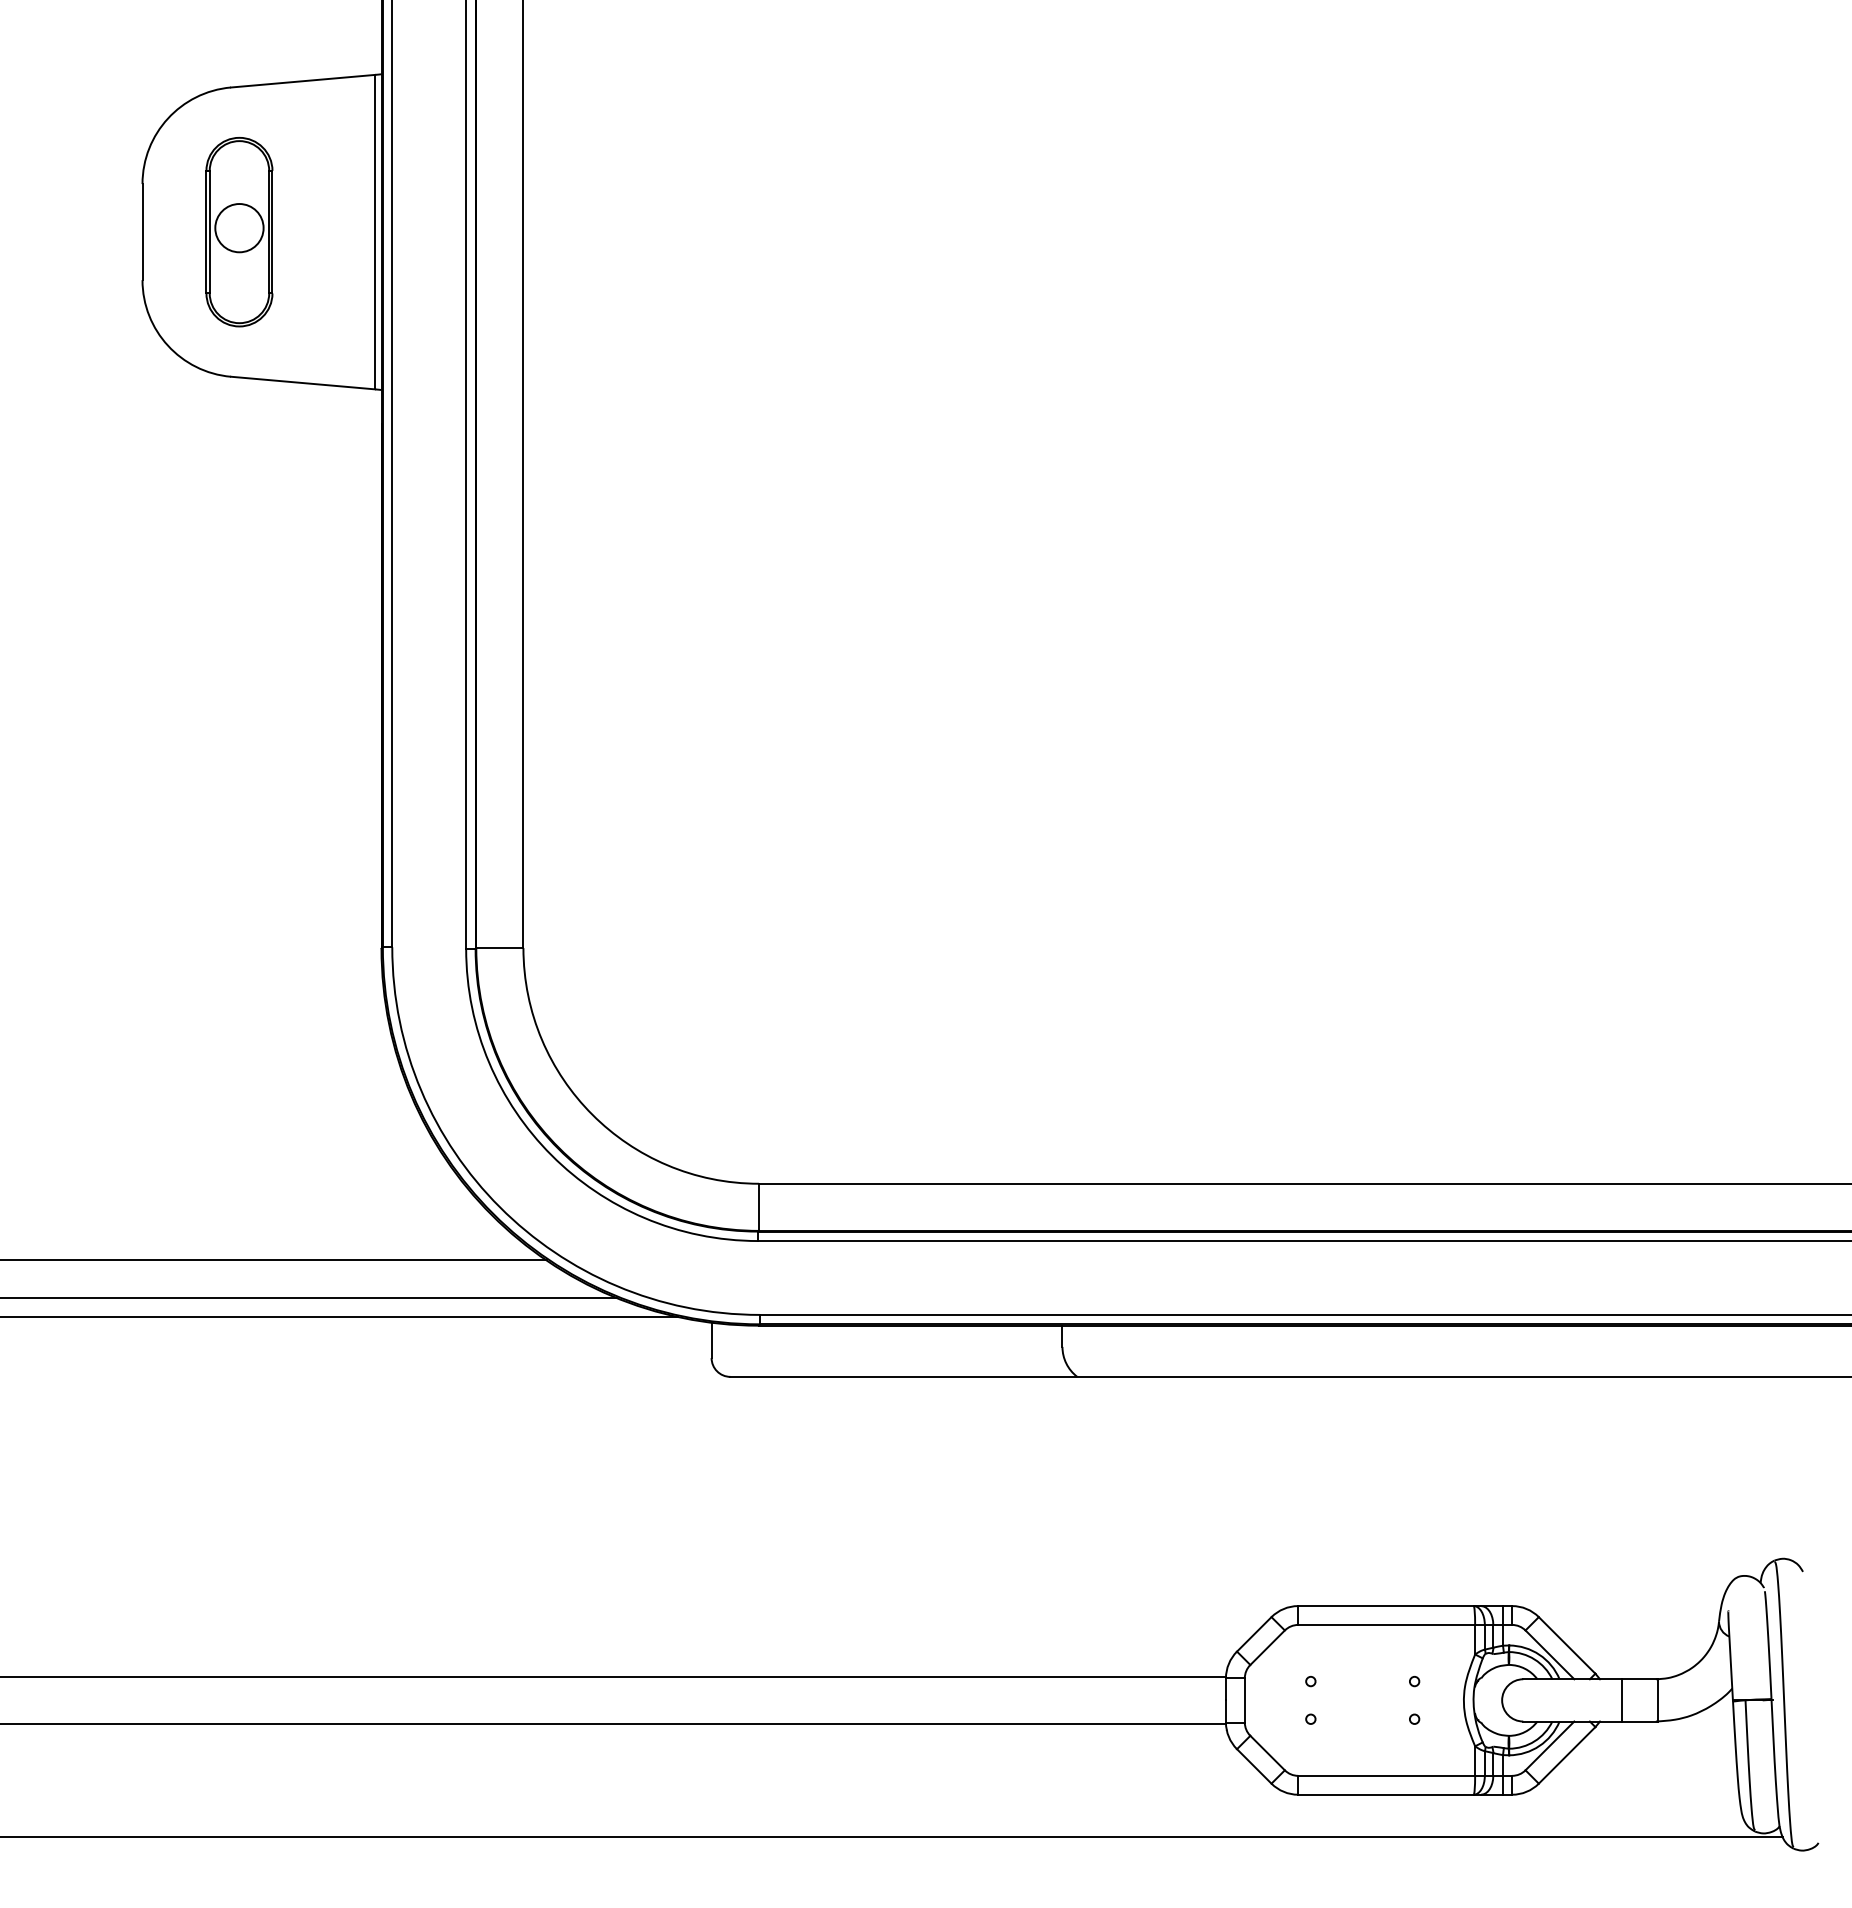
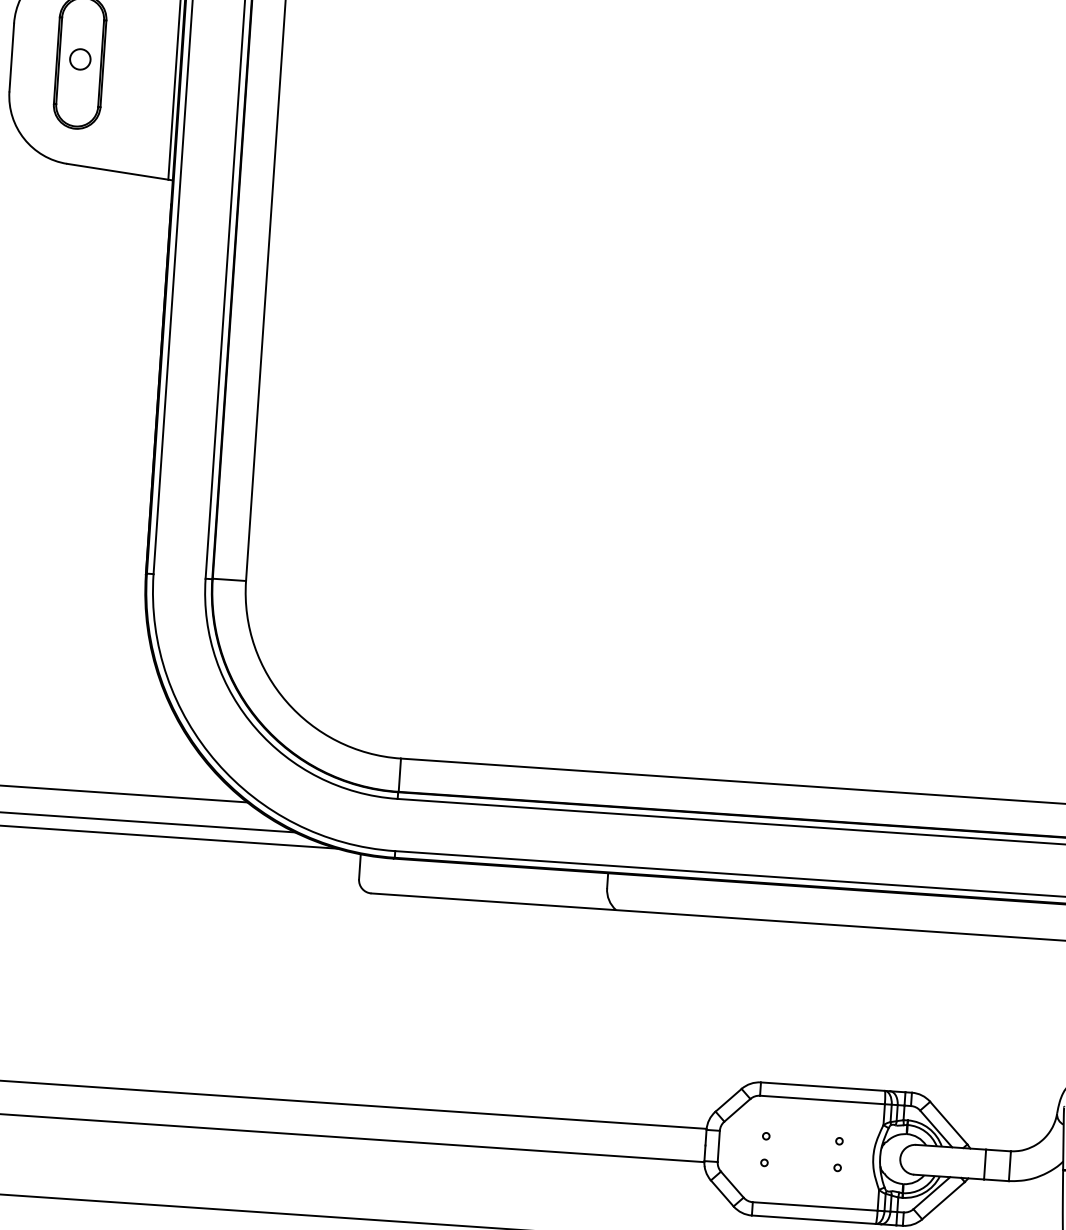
circle: (239, 228) -> (80, 59), size x0.6

